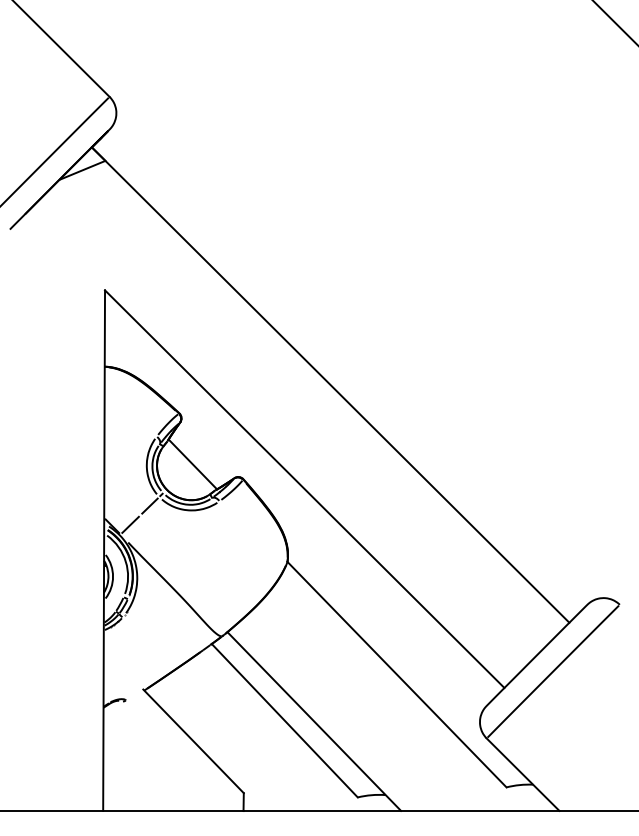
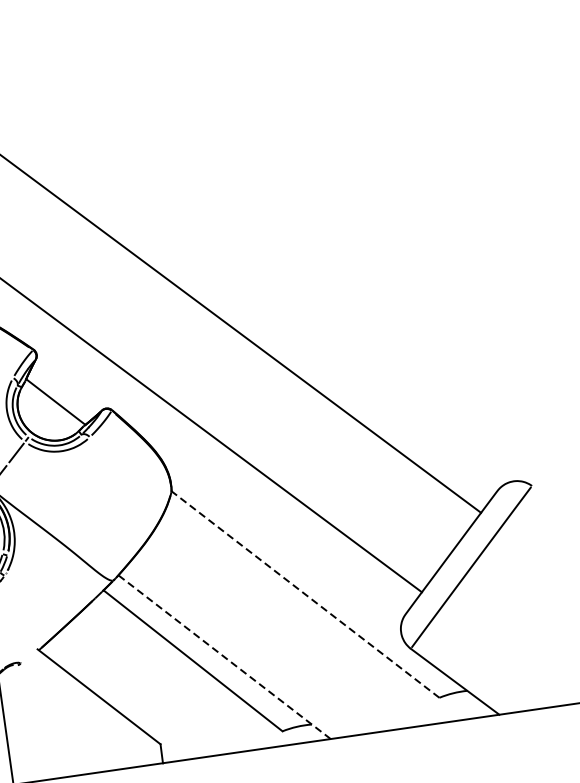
line: (396, 674) -> (304, 594), solid -> dashed
line: (314, 721) -> (224, 657), solid -> dashed

